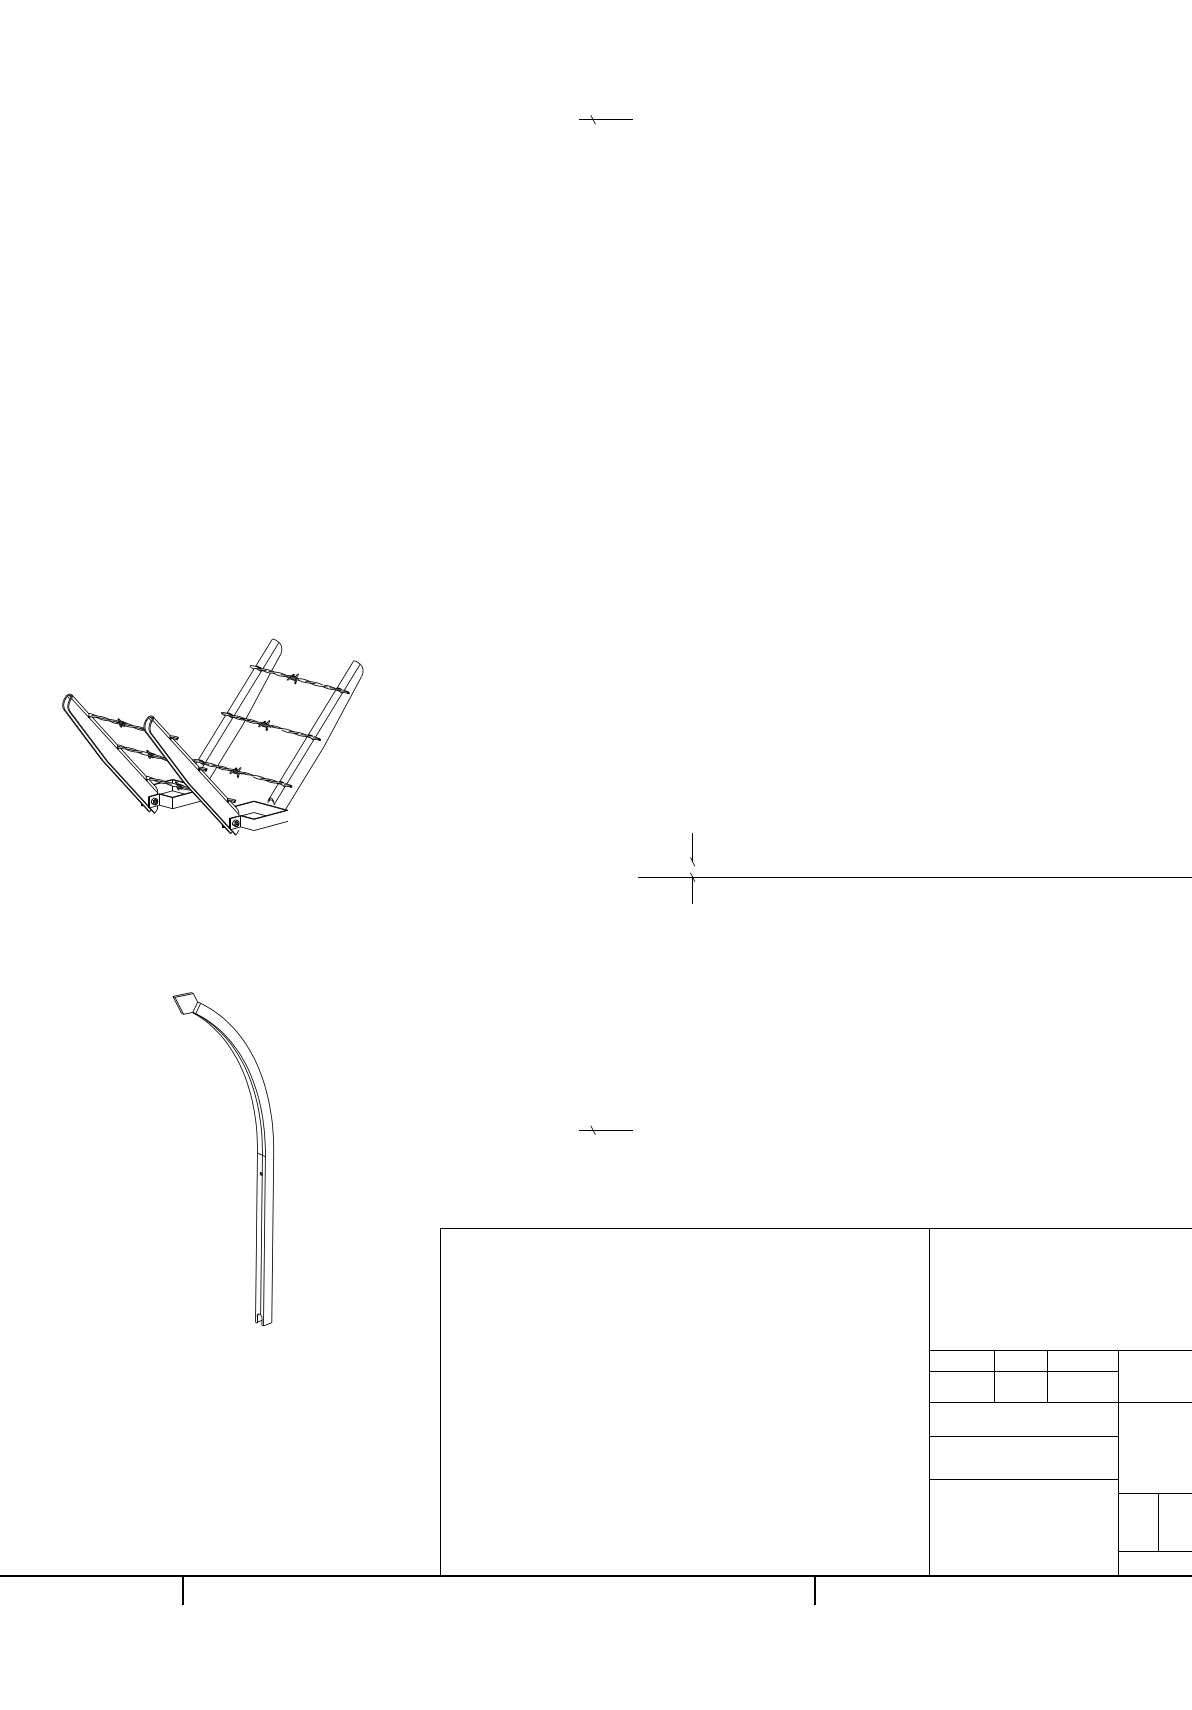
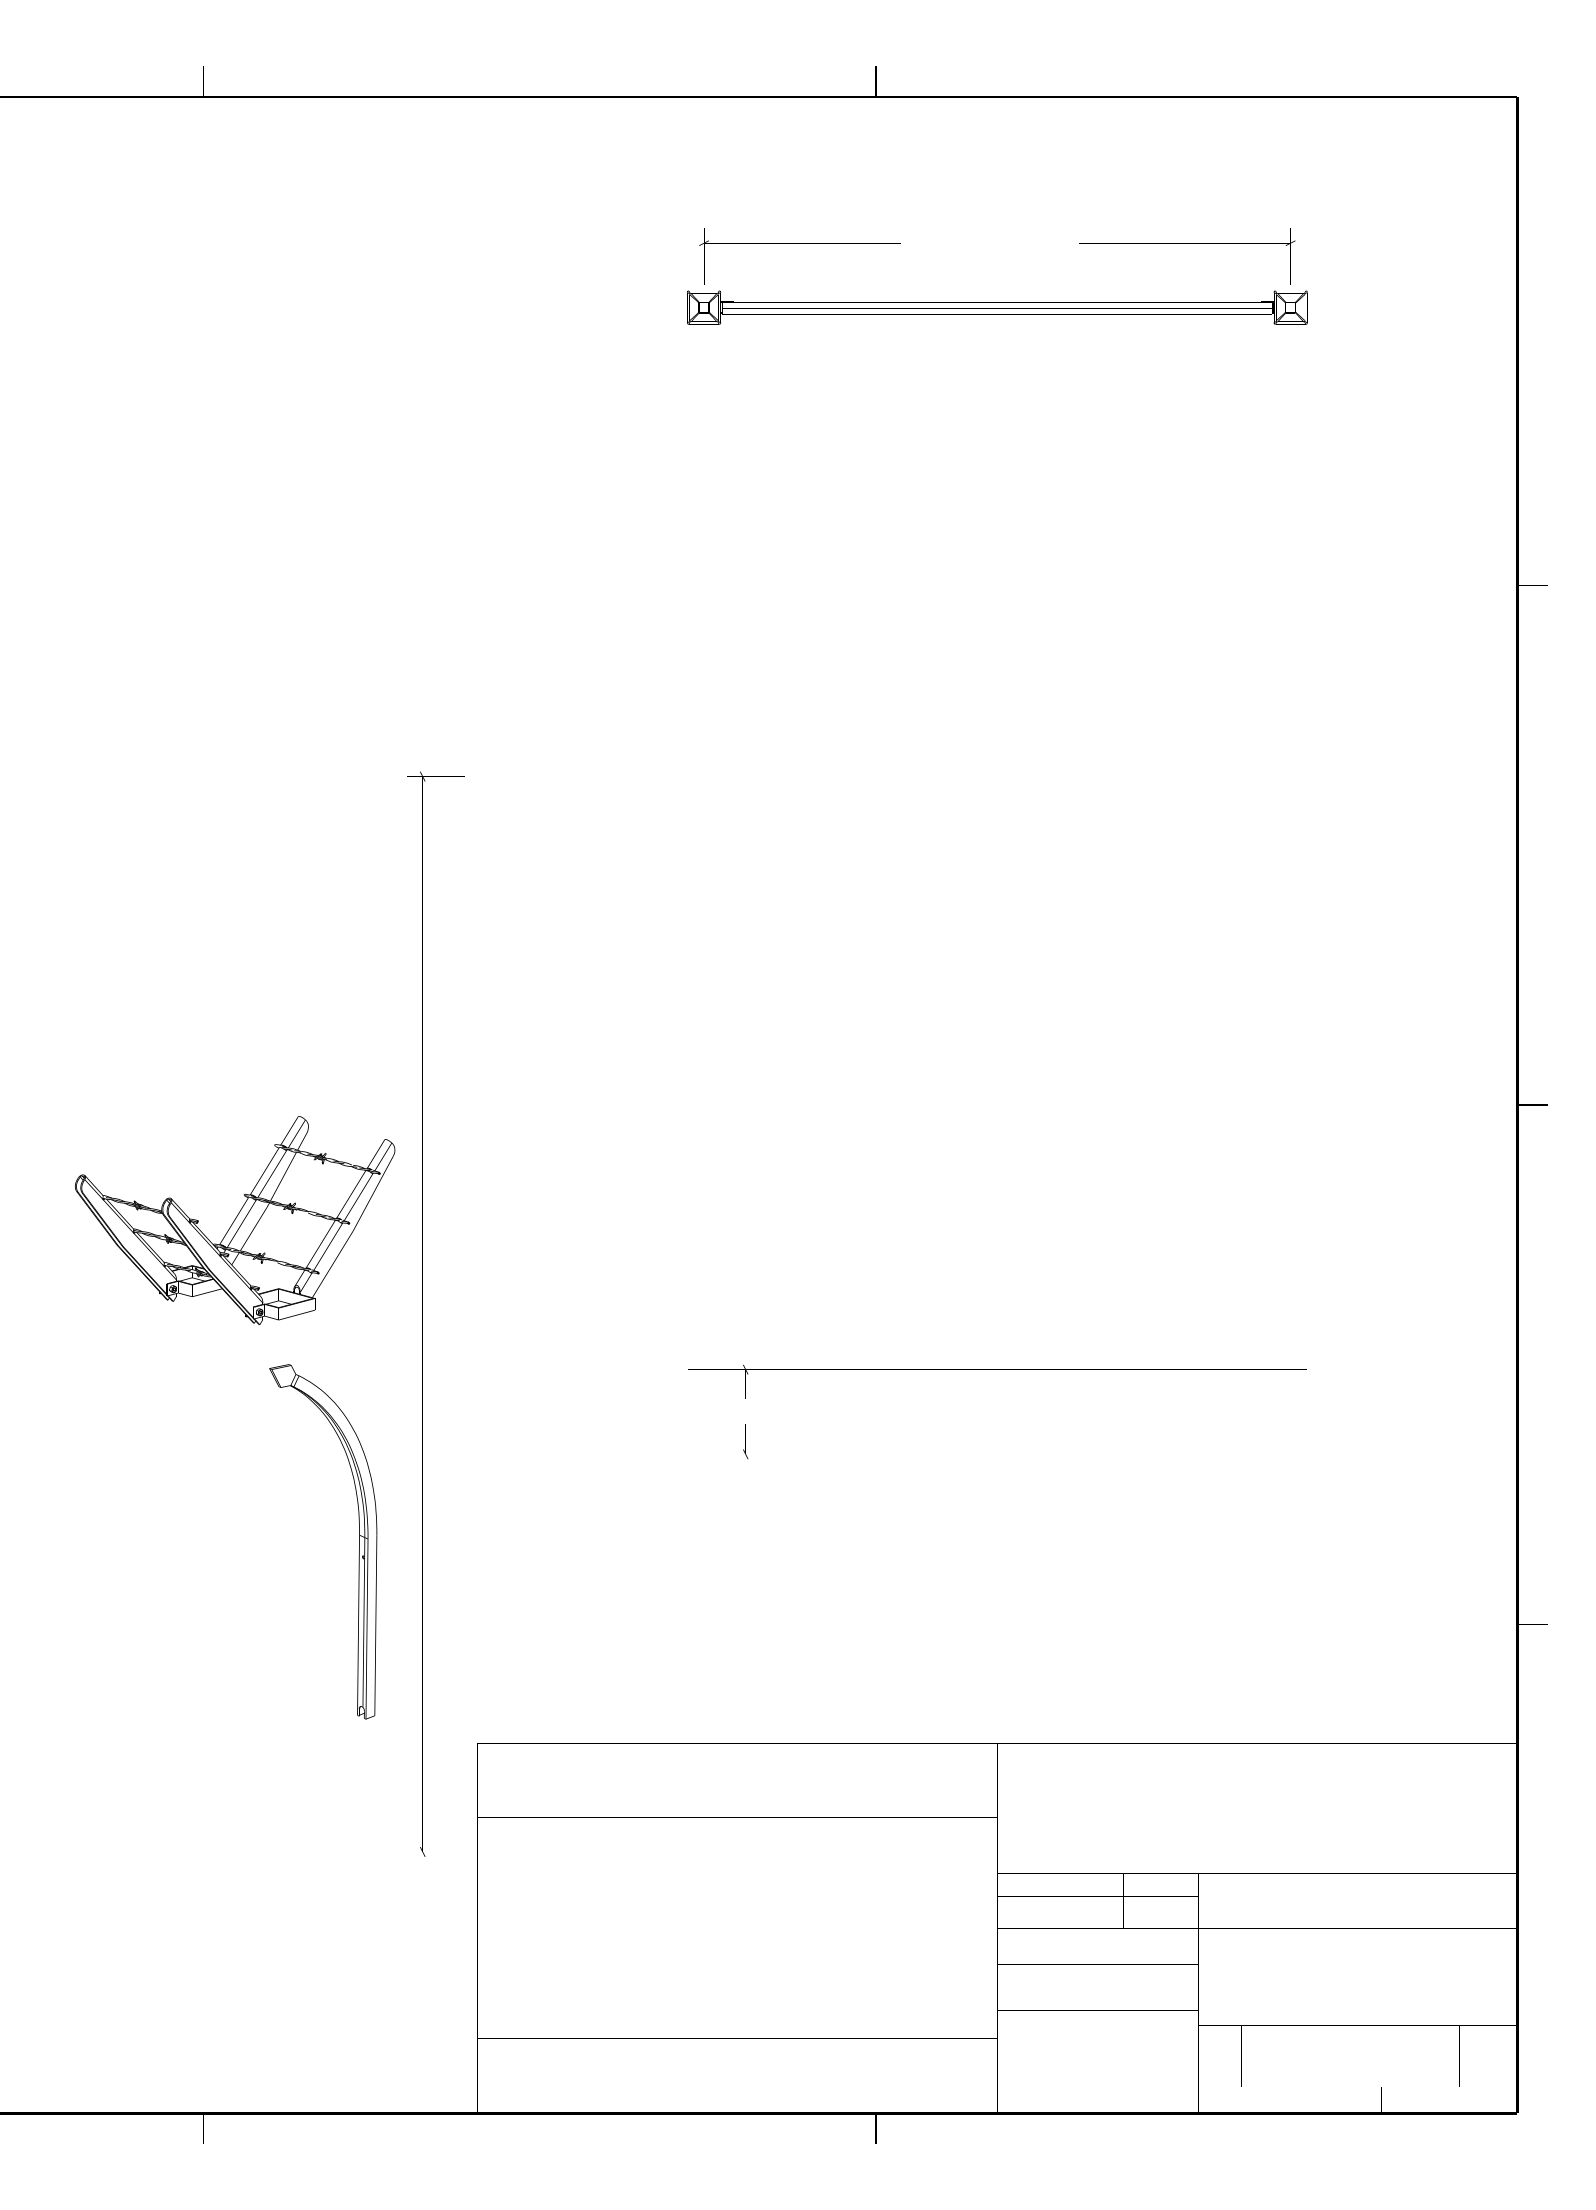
part: (592, 624) -> (422, 1313), moved
part: (692, 849) -> (745, 1441), moved
part: (257, 1158) -> (359, 1541), moved

